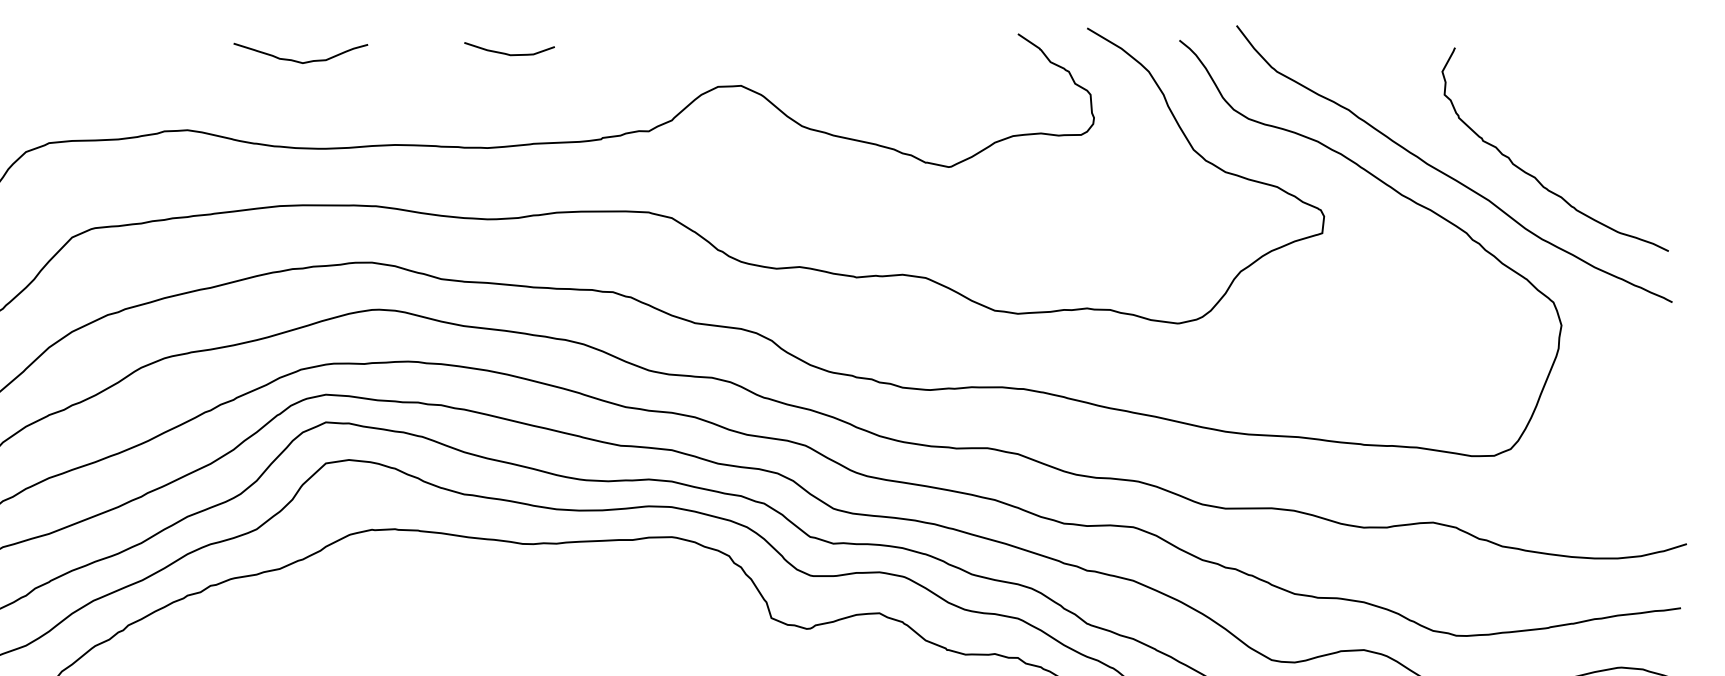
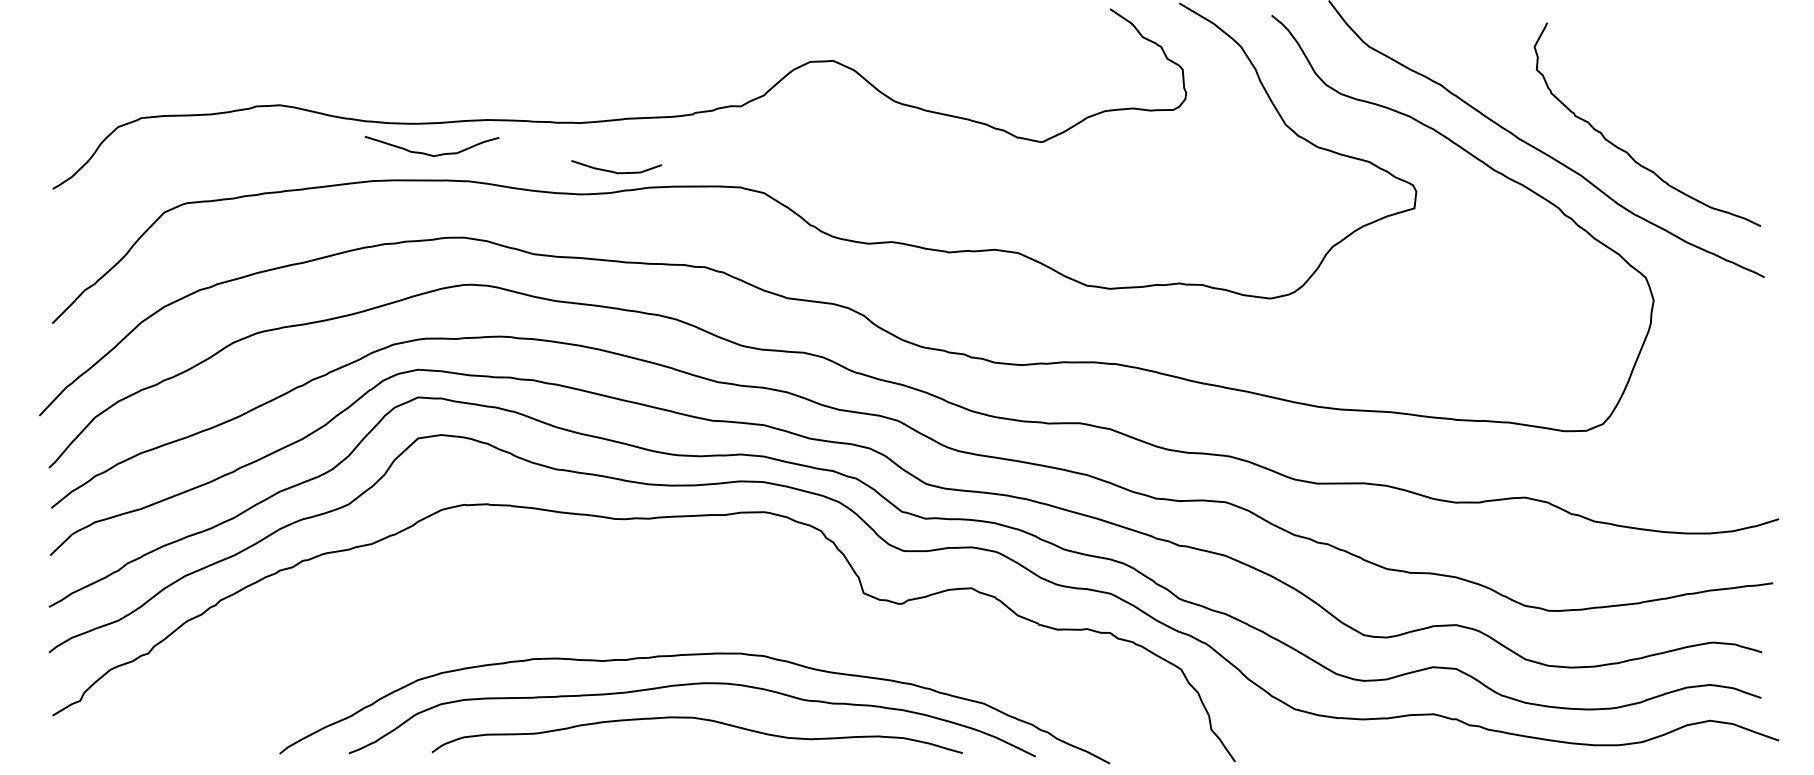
curve: (508, 53) -> (615, 171), moved
curve: (297, 60) -> (428, 153), moved

